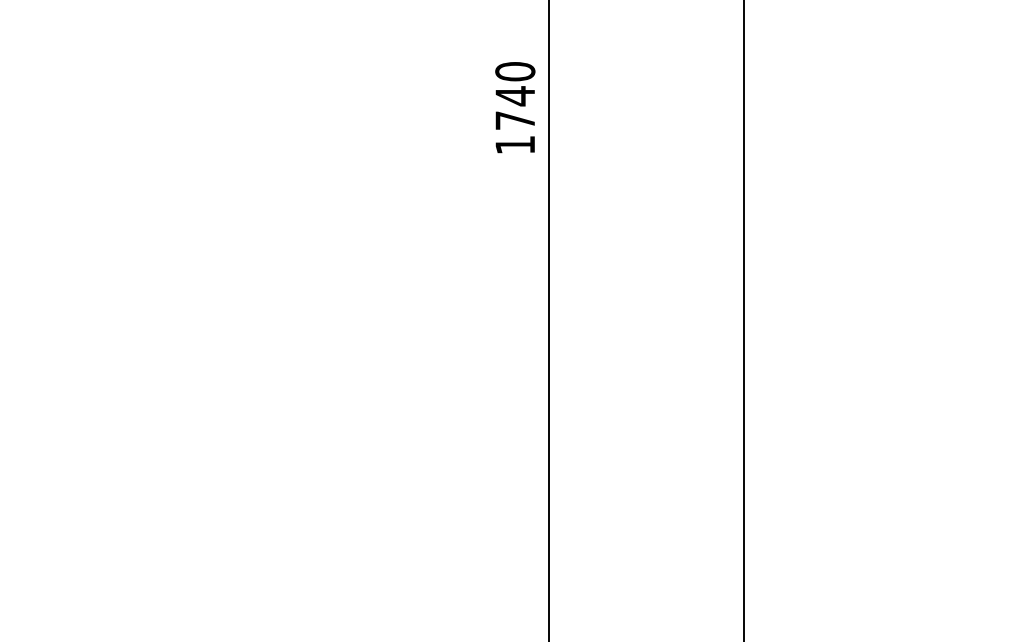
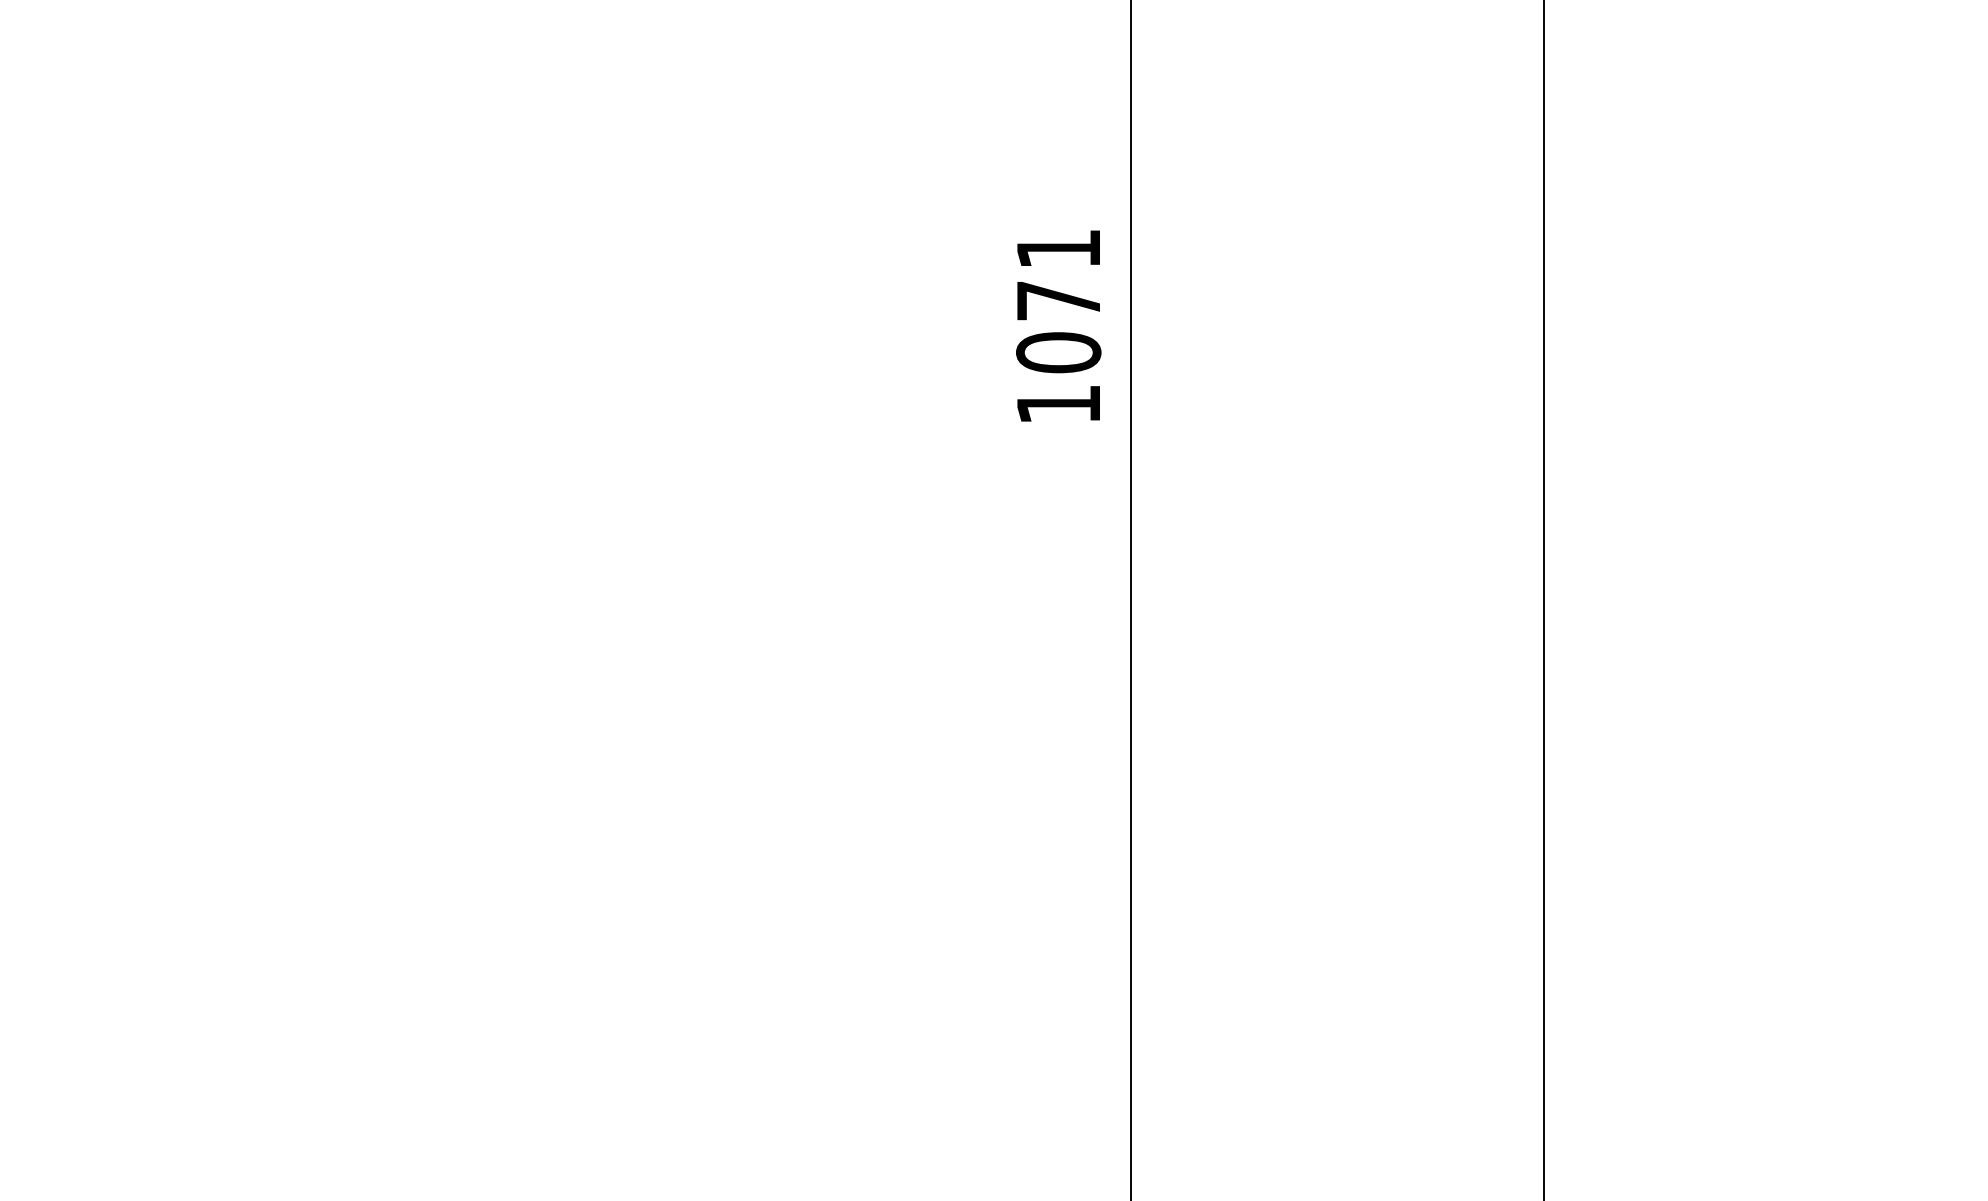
text: (515, 96) -> (1059, 301), 1740 -> 1071

